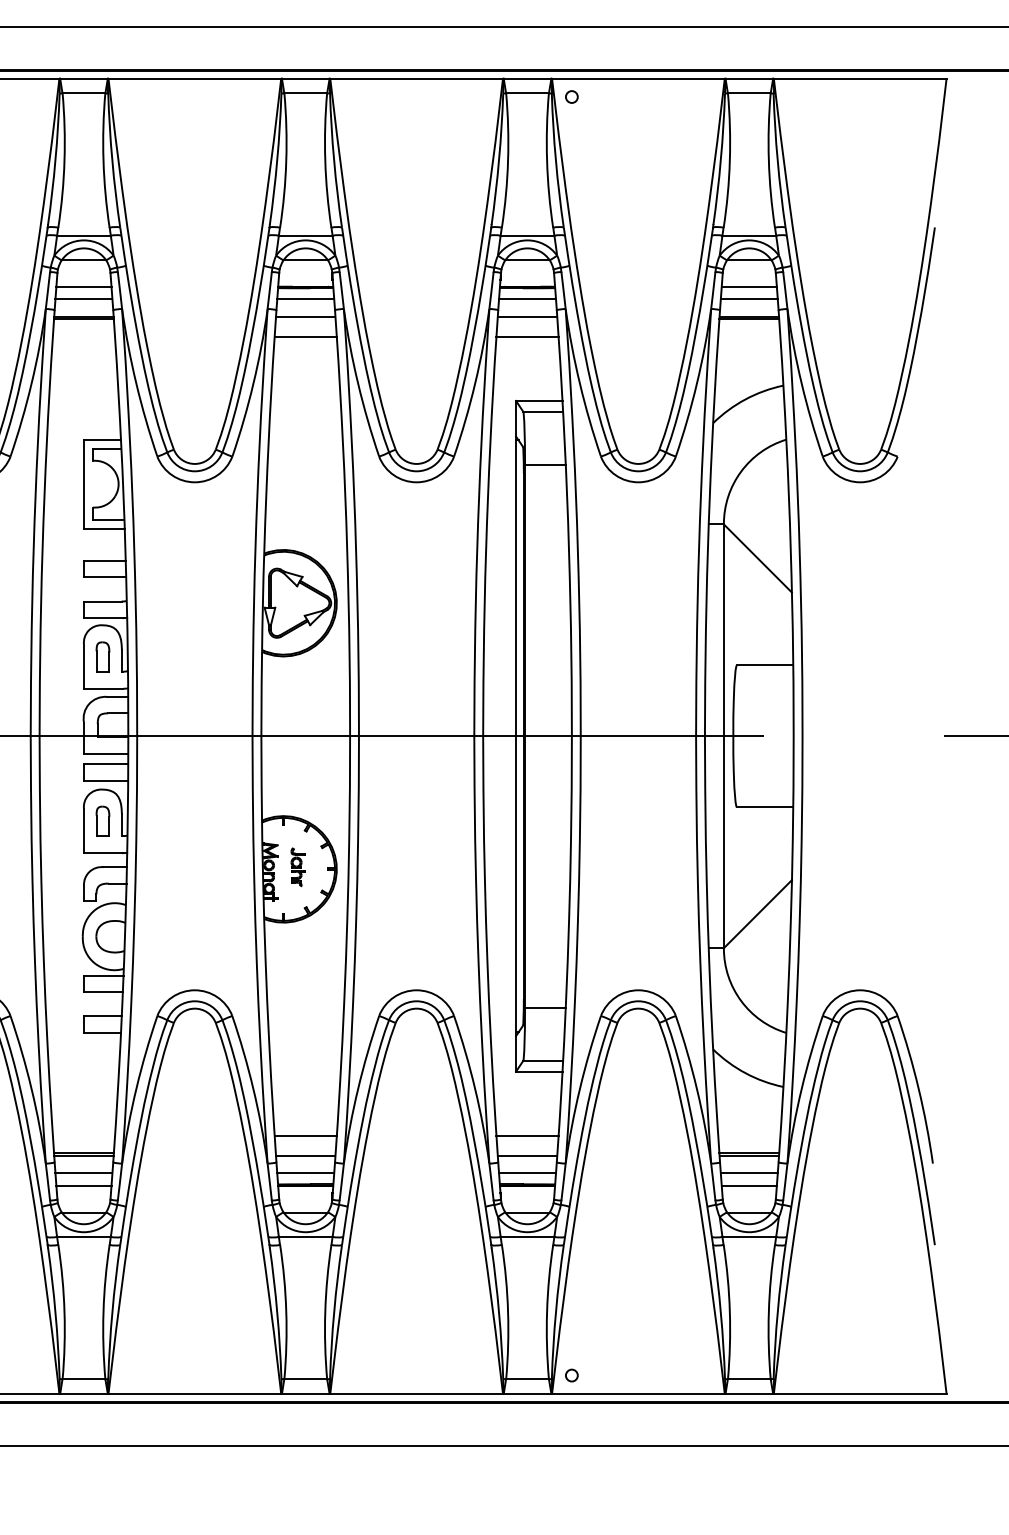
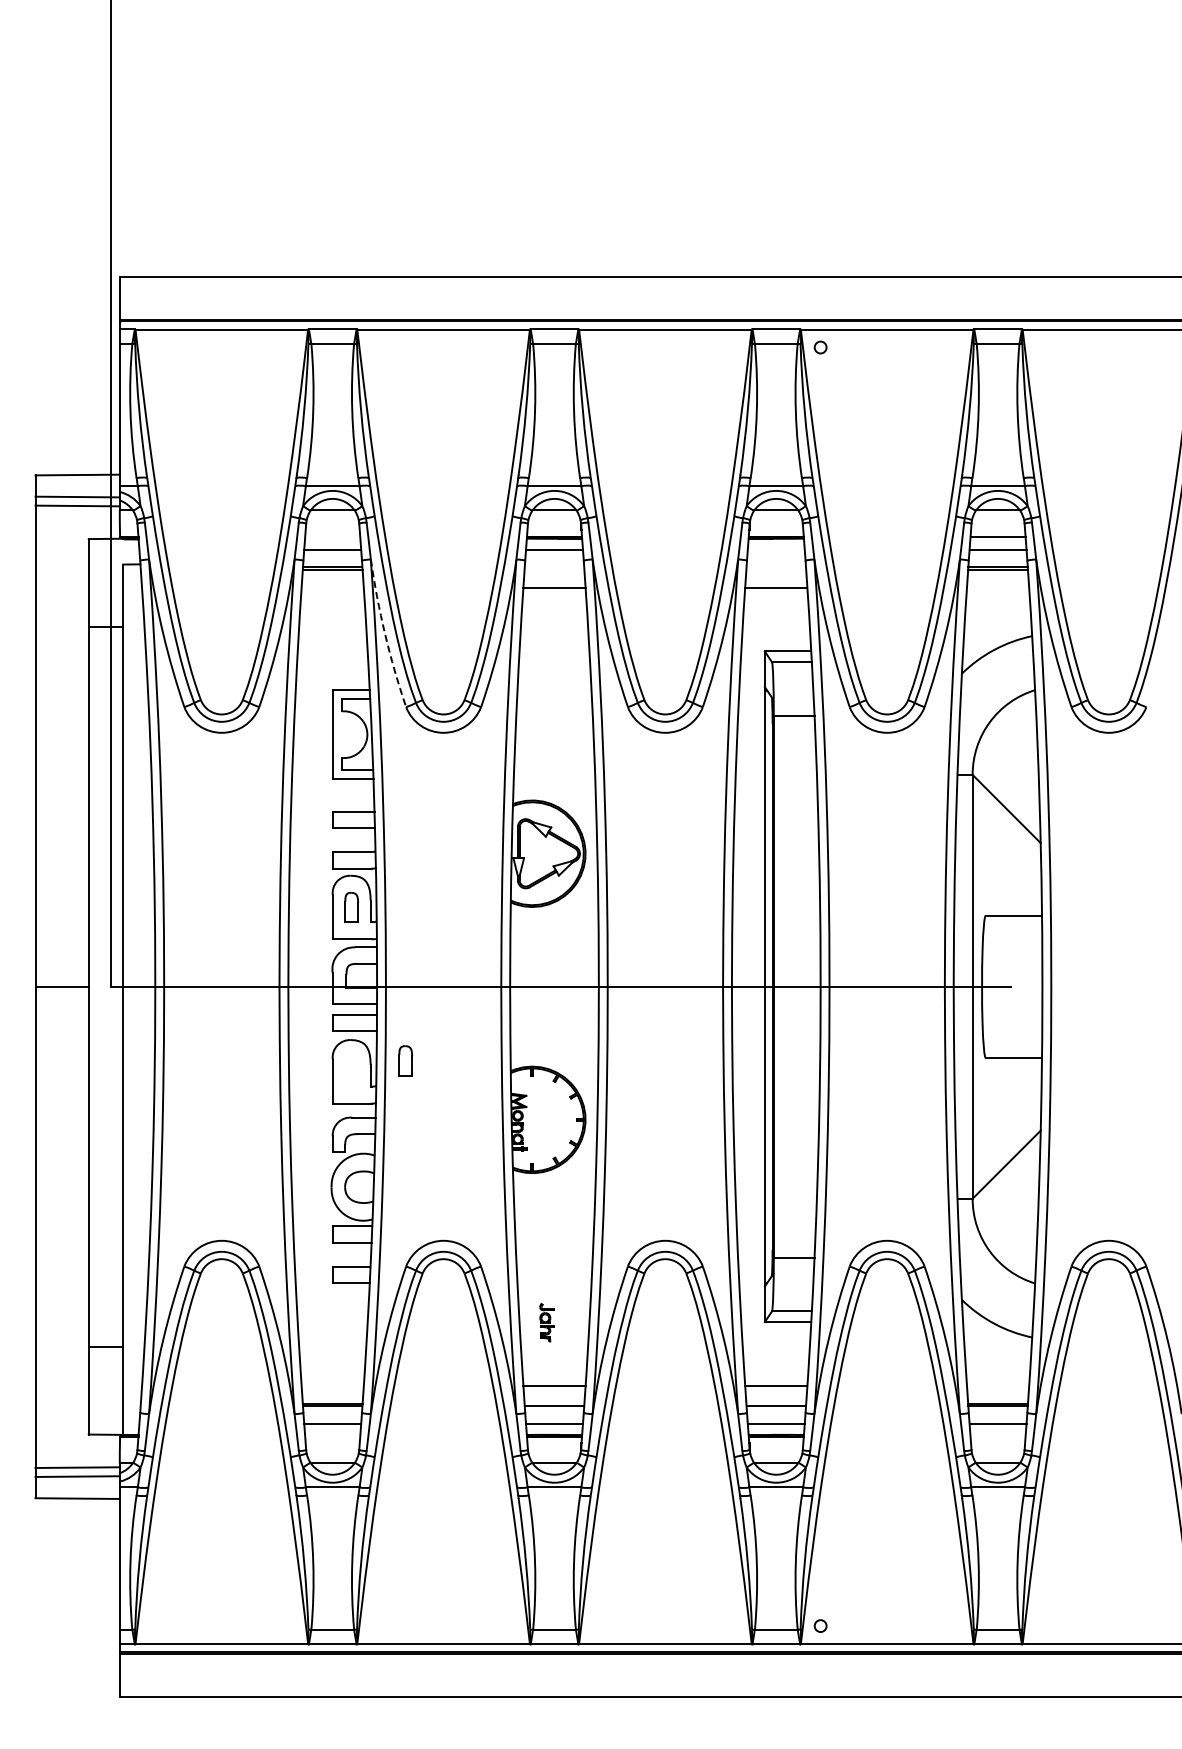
line: (83, 286) -> (332, 537), removed
line: (526, 298) -> (775, 549), removed
line: (305, 316) -> (554, 567), removed
line: (527, 316) -> (776, 567), removed
arc: (136, 383) -> (385, 634), solid -> dashed
part: (102, 820) -> (405, 1060), moved
part: (297, 866) -> (546, 1322), moved
line: (83, 1185) -> (332, 1436), removed
line: (748, 1185) -> (997, 1436), removed

